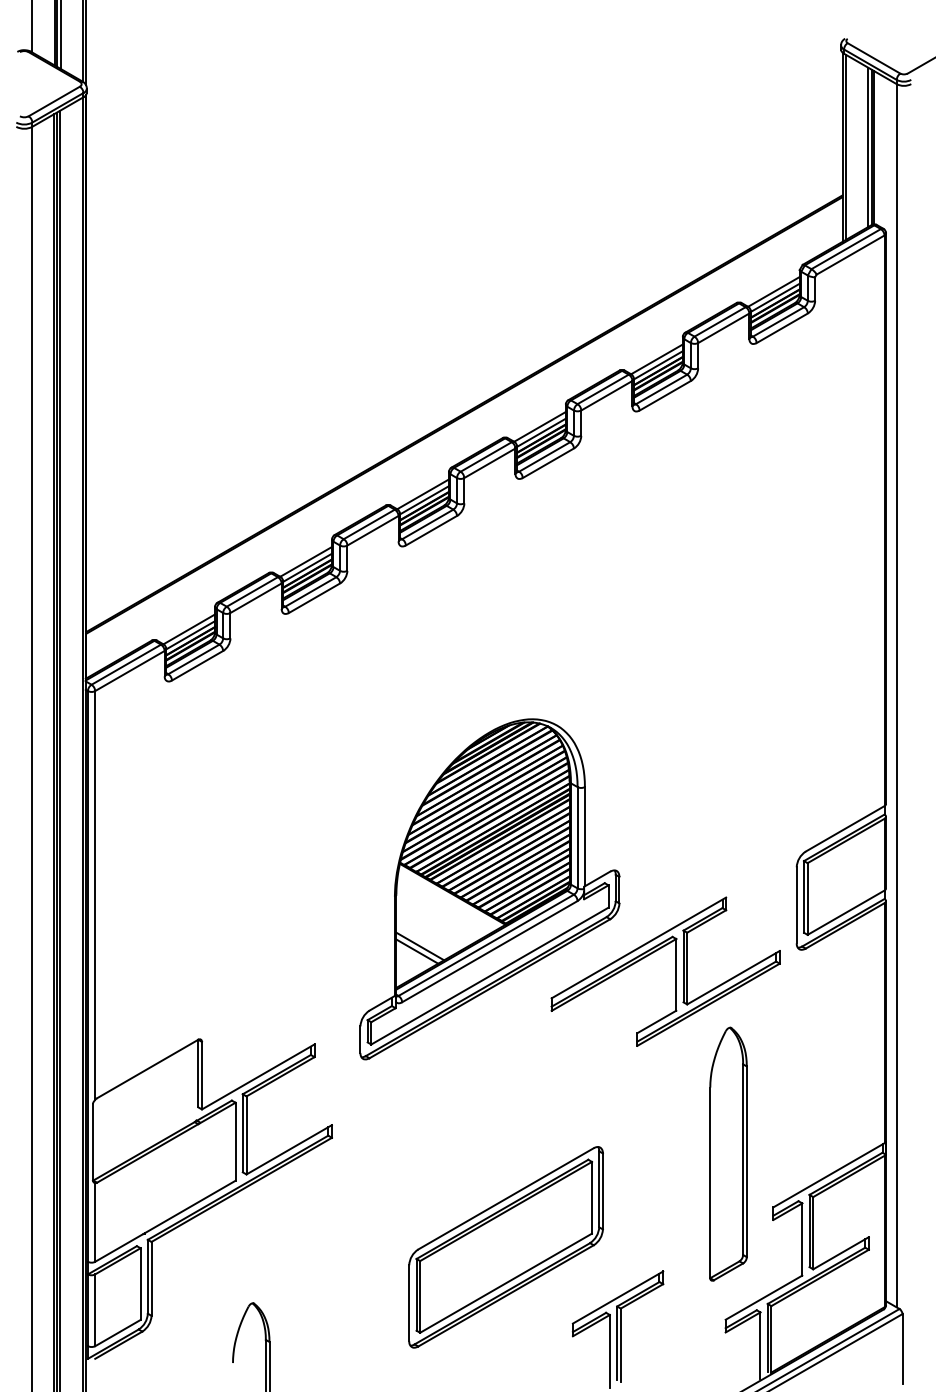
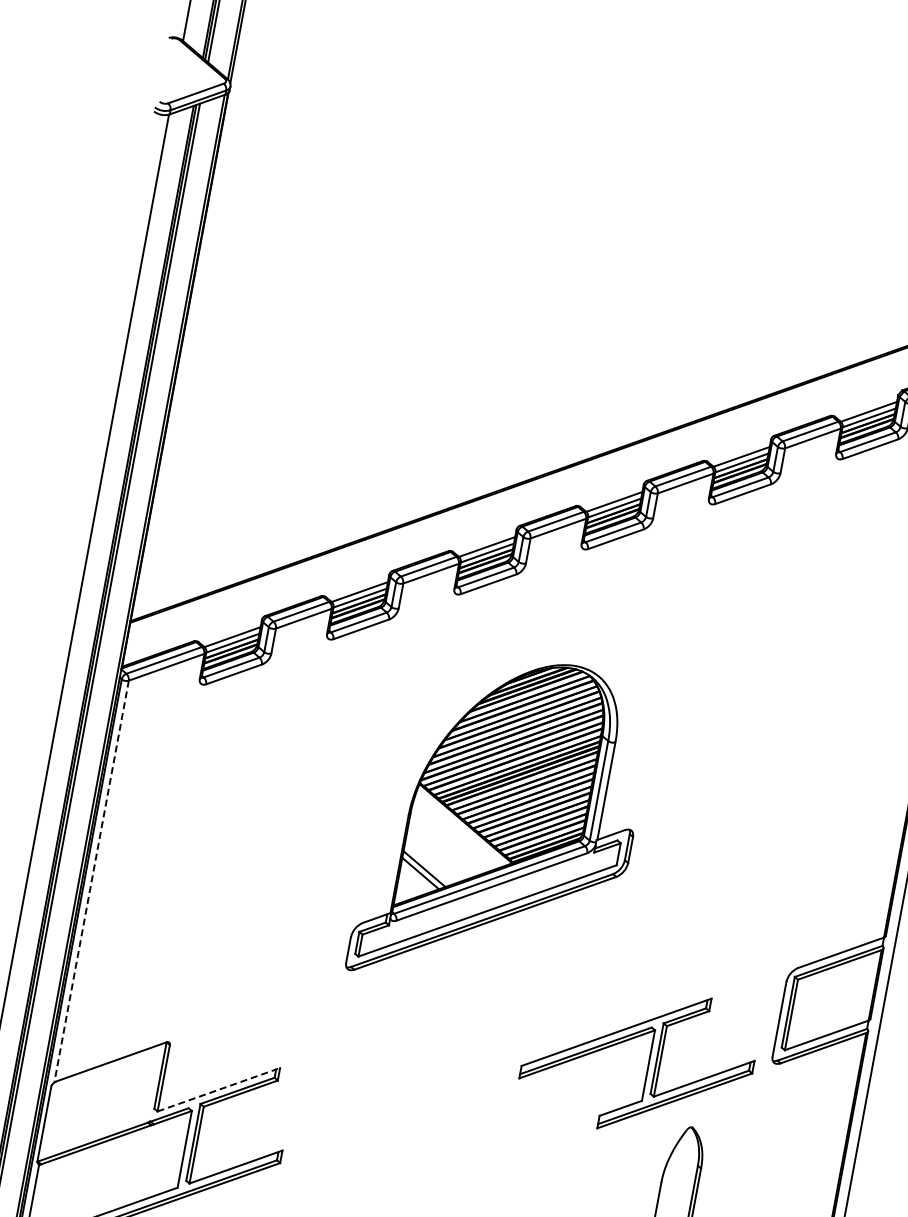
part: (489, 889) -> (502, 825), moved
line: (95, 895) -> (91, 881), solid -> dashed
line: (258, 1076) -> (219, 1089), solid -> dashed

